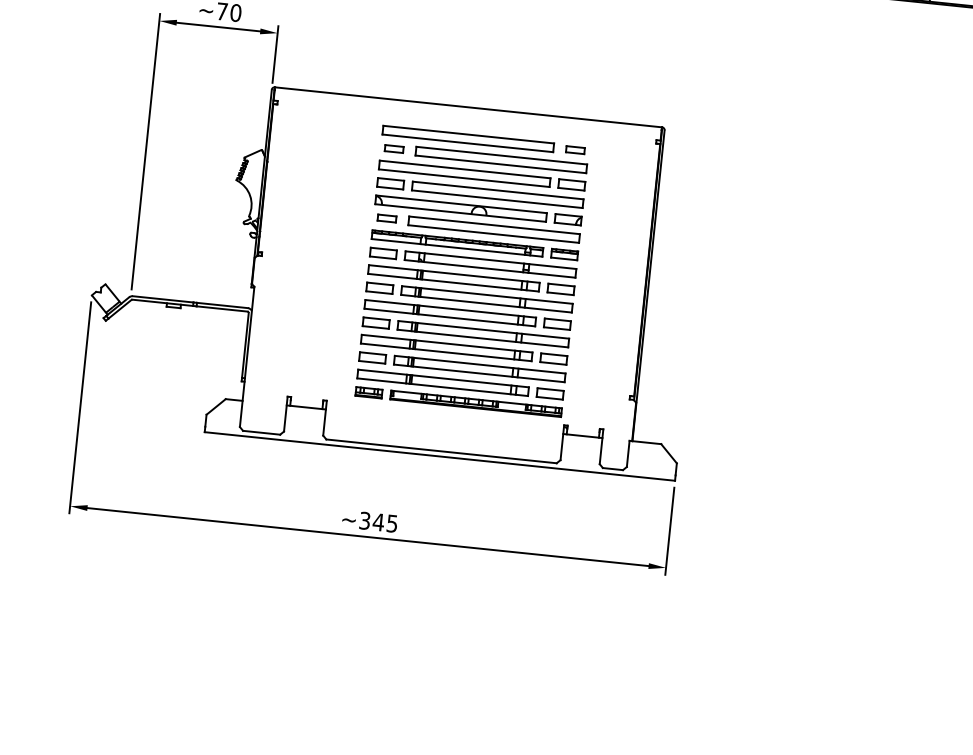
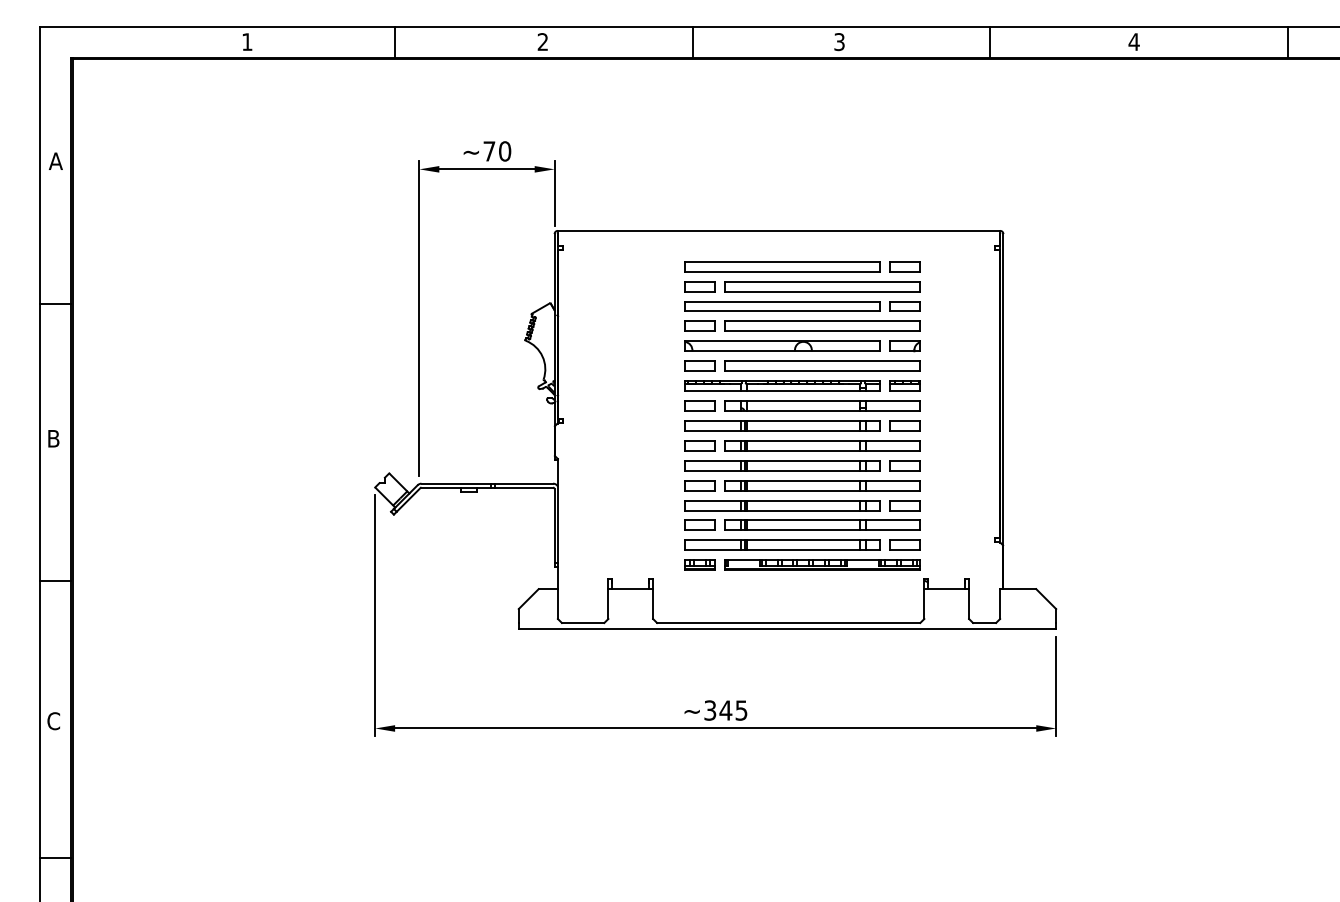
part: (393, 148) -> (699, 286), size x1.43
part: (575, 149) -> (904, 266), size x1.43
part: (386, 217) -> (699, 365), size x1.43

